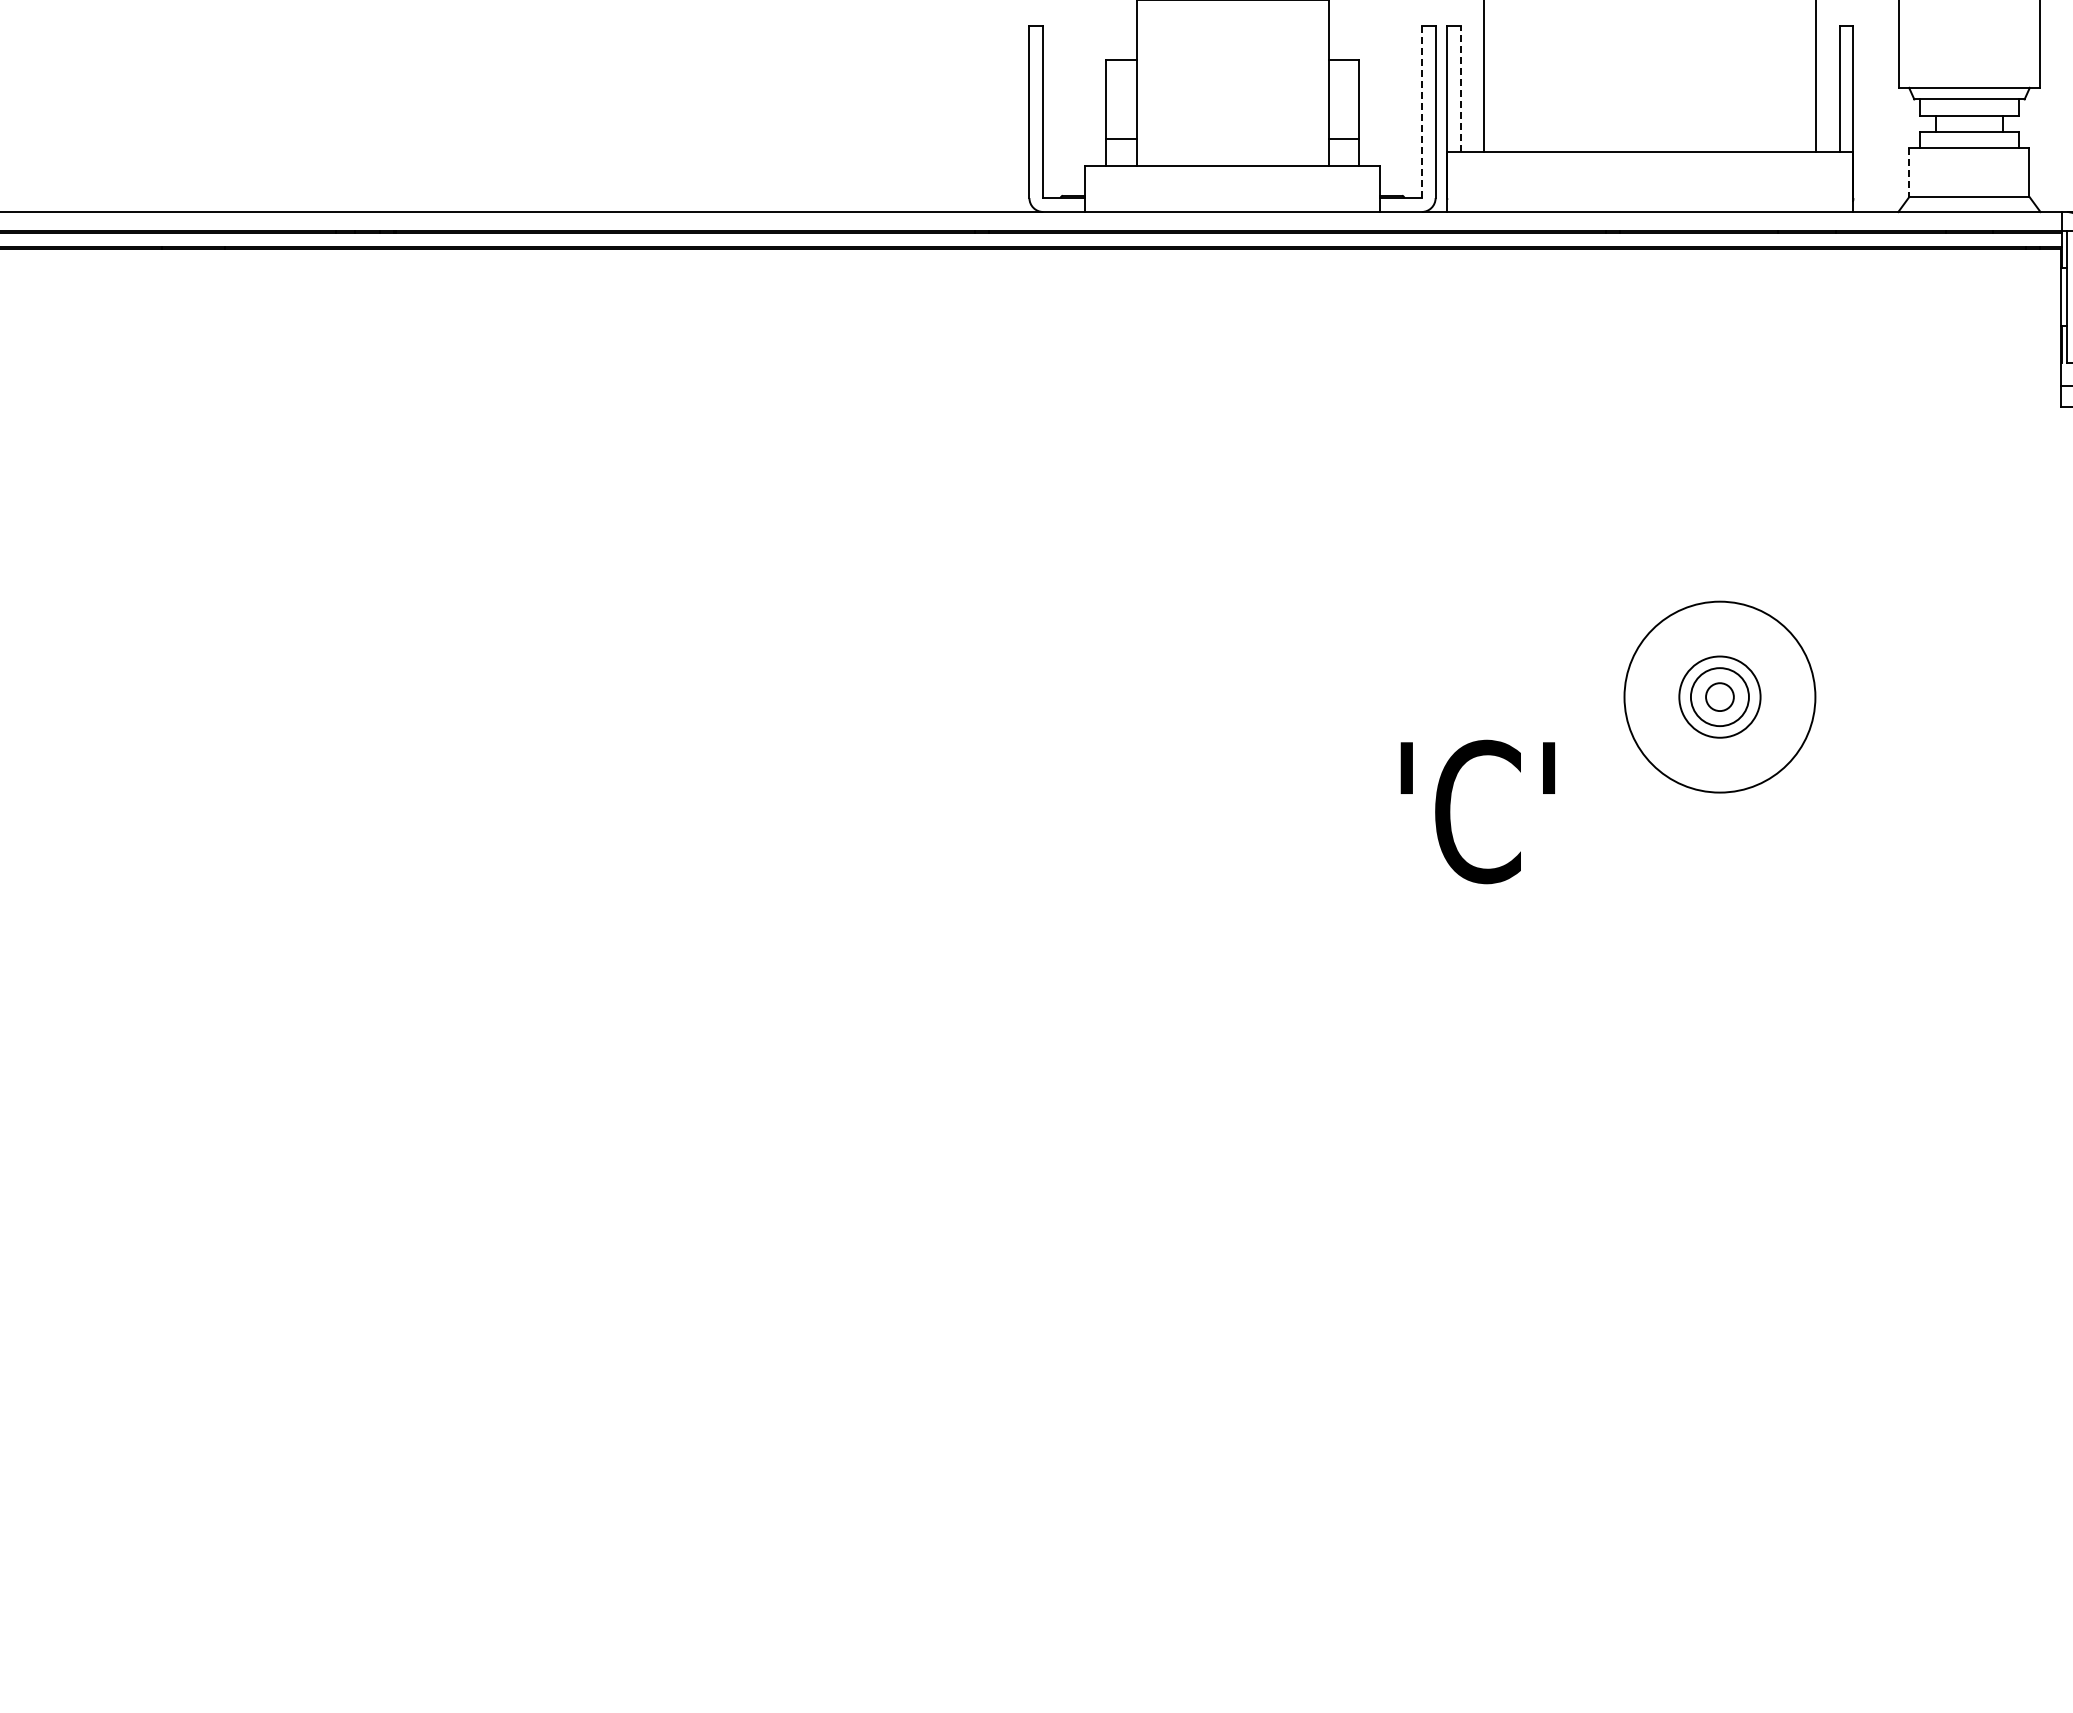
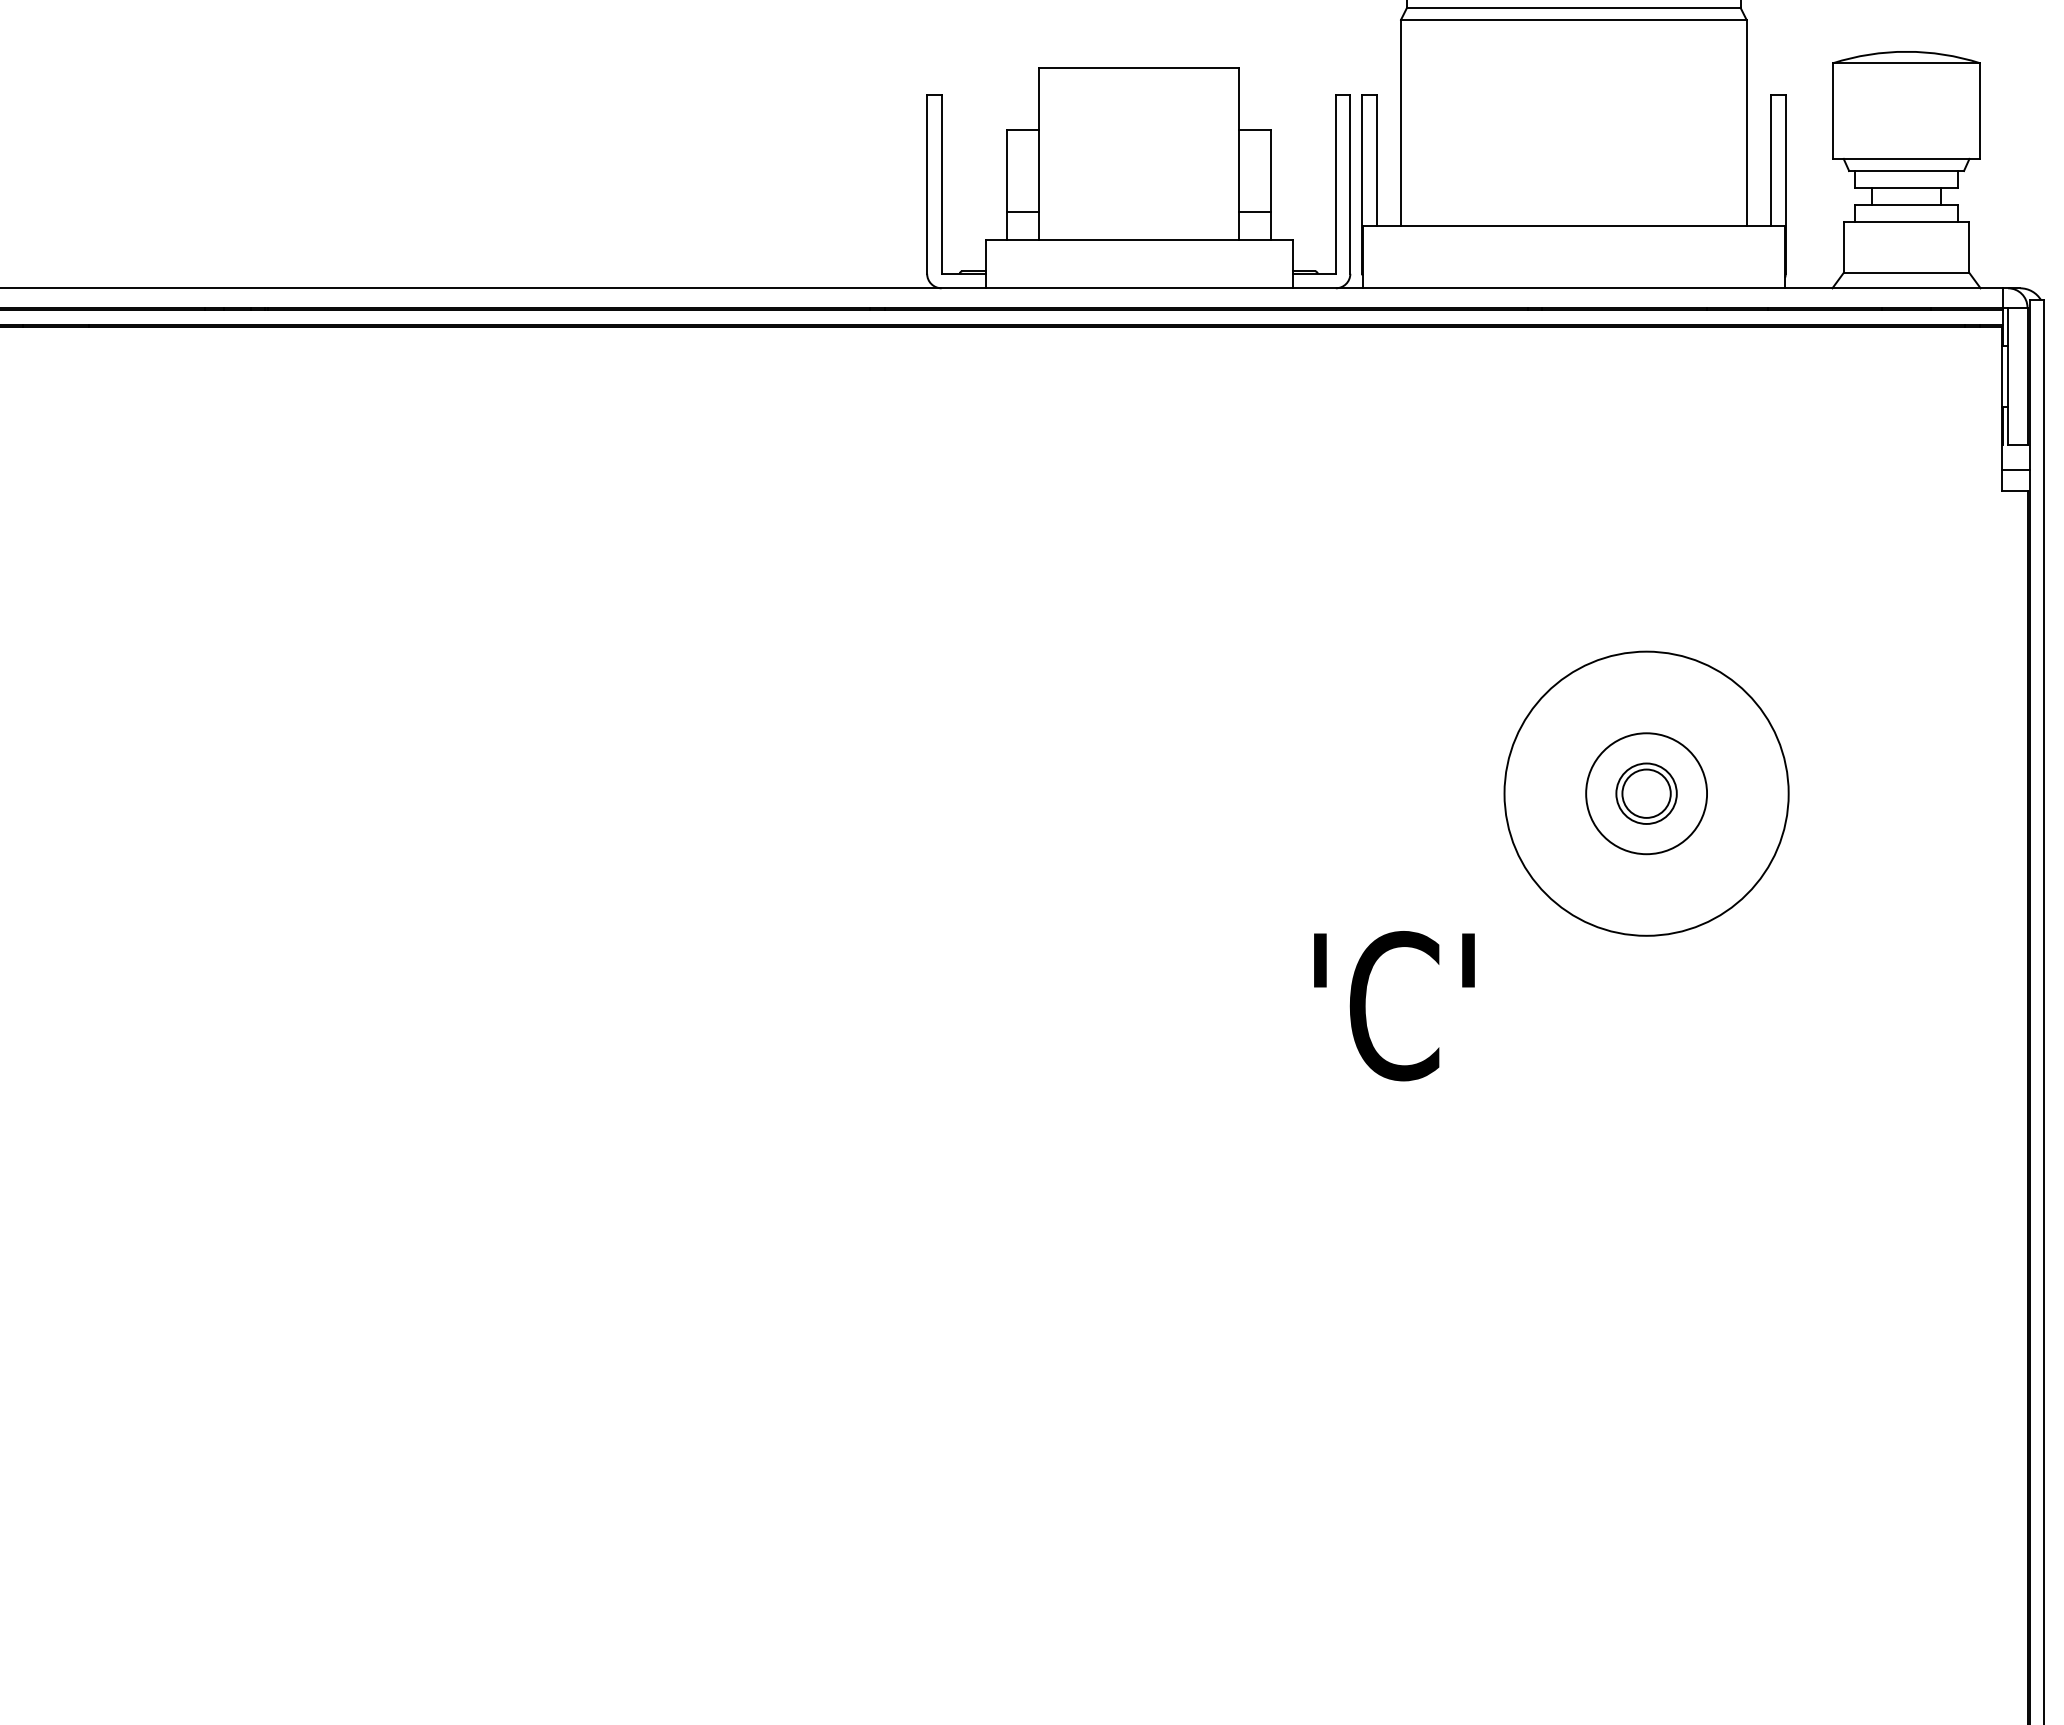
line: (1461, 89) -> (1377, 160), dashed -> solid
line: (1421, 112) -> (1335, 184), dashed -> solid
line: (1909, 173) -> (1844, 248), dashed -> solid
circle: (1719, 696) -> (1646, 793), size x1.43
circle: (1719, 696) -> (1646, 793), size x1.67
circle: (1719, 697) -> (1646, 794), size x1.43
text: (1477, 811) -> (1393, 1005), moved

